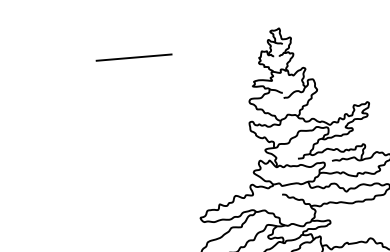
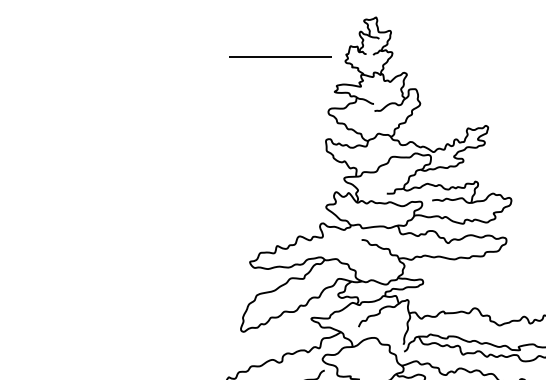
line: (134, 57) -> (280, 56), moved

